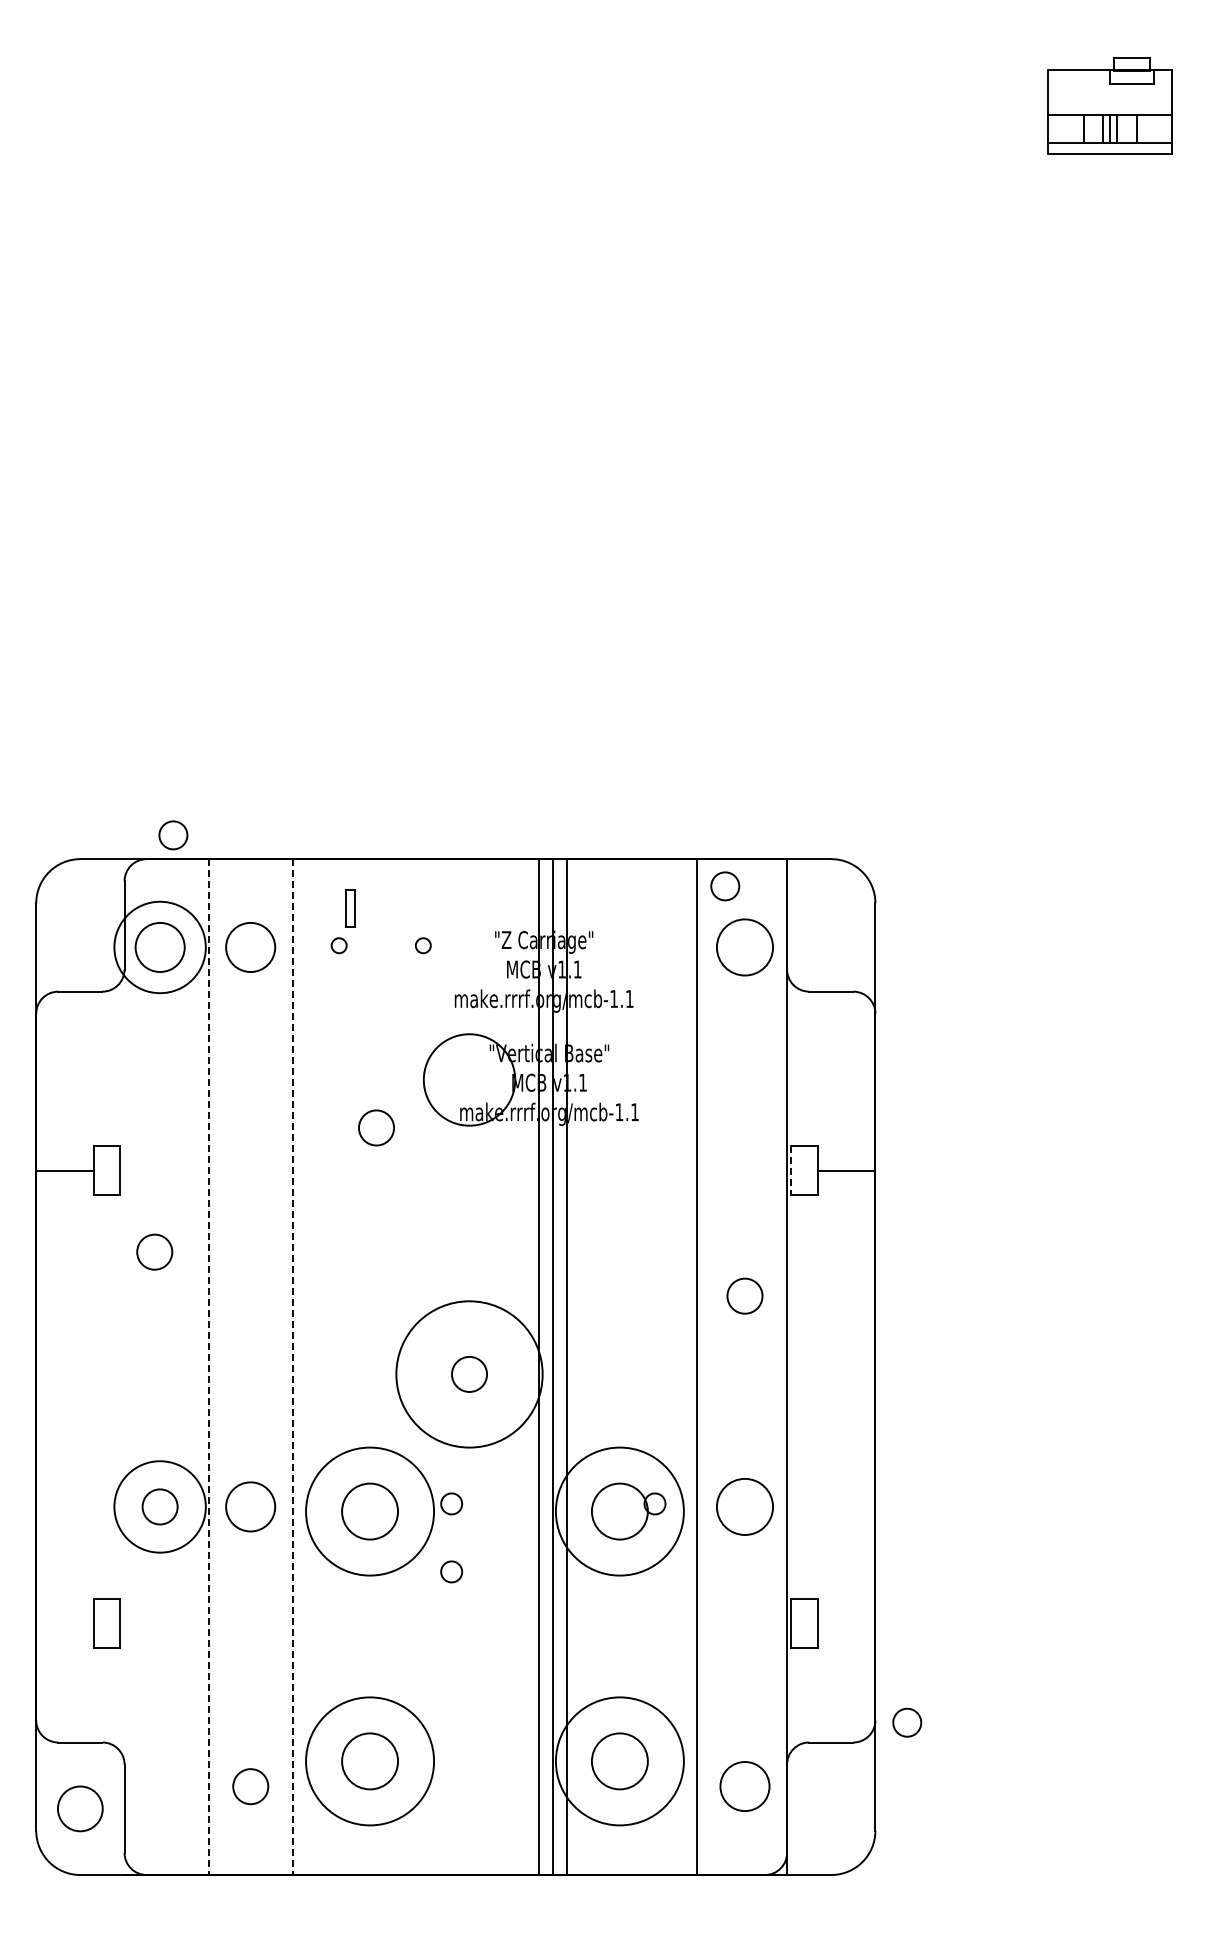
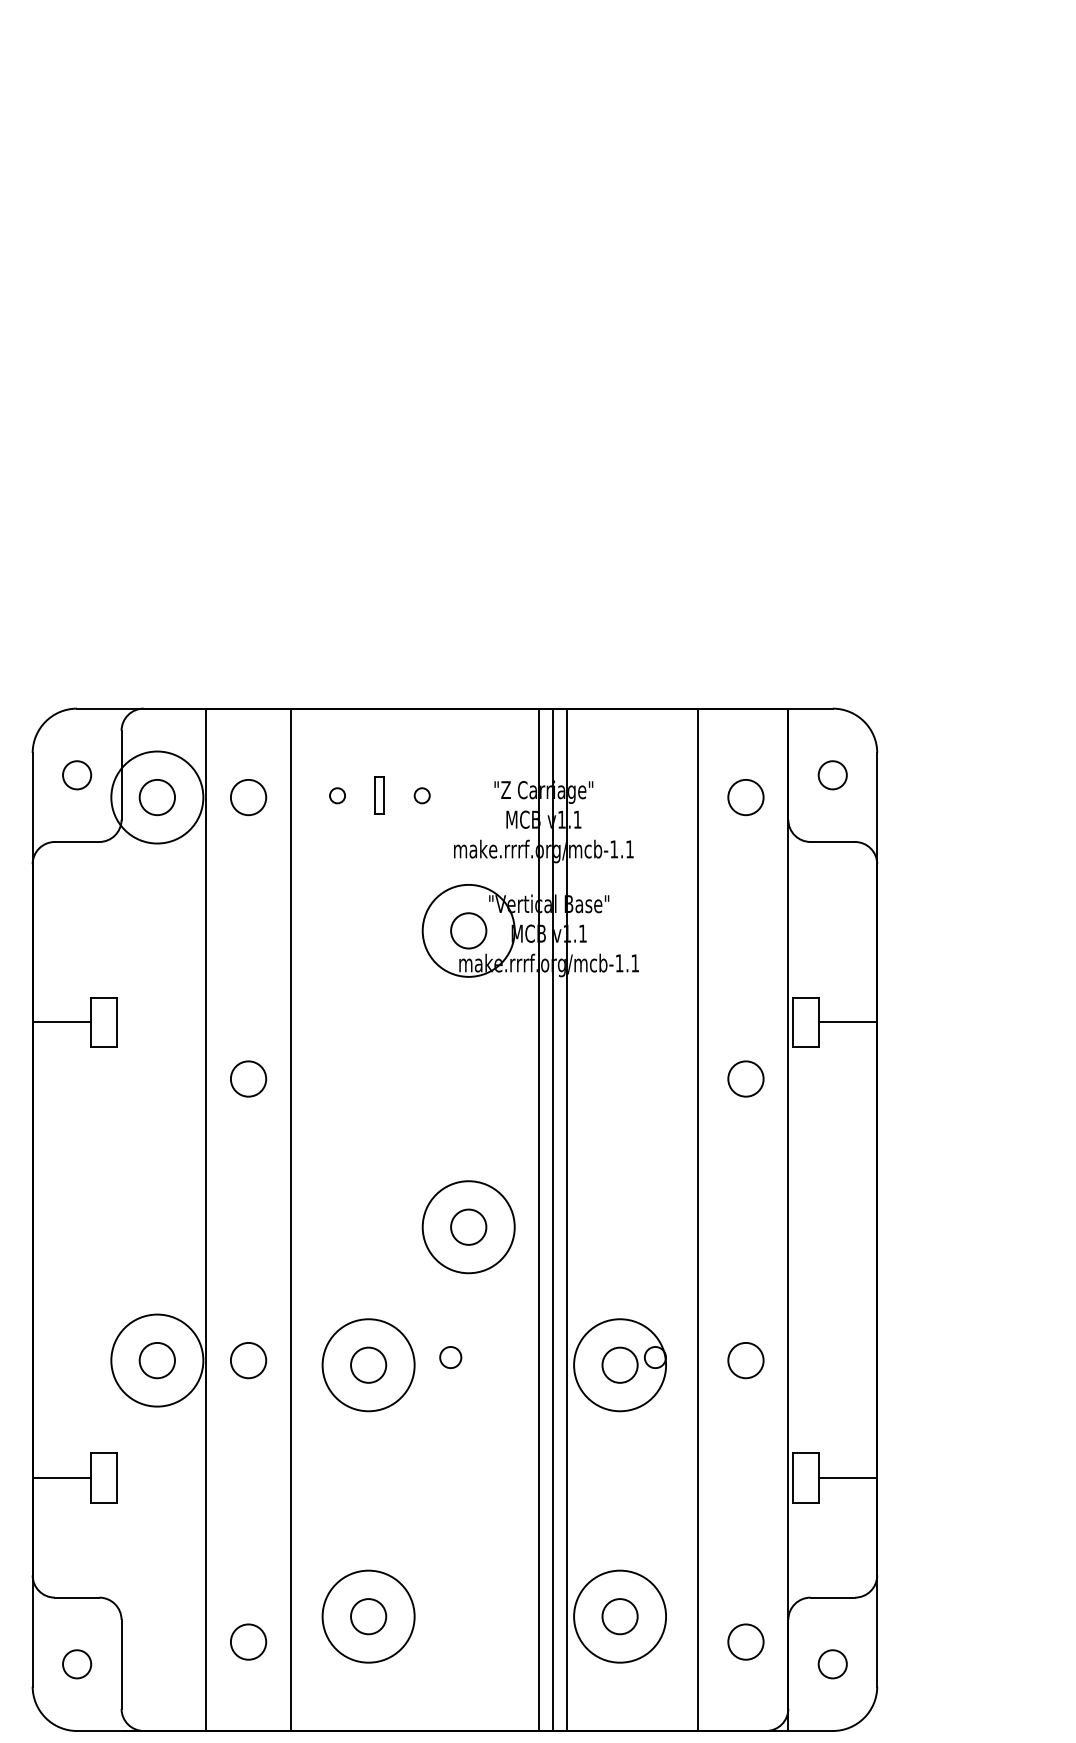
circle: (173, 835) -> (77, 775), moved
circle: (725, 886) -> (833, 775), moved
part: (350, 908) -> (380, 795), moved
circle: (159, 947) -> (156, 797), size x0.71
circle: (250, 947) -> (248, 797), size x0.71
circle: (744, 947) -> (745, 797), size x0.62
circle: (376, 1127) -> (468, 930), moved
line: (791, 1170) -> (792, 1021), dashed -> solid
circle: (154, 1251) -> (248, 1078), moved
circle: (744, 1295) -> (745, 1078), moved
line: (208, 1367) -> (206, 1220), dashed -> solid
line: (292, 1367) -> (290, 1220), dashed -> solid
circle: (469, 1374) -> (468, 1227), size x0.62
circle: (250, 1506) -> (248, 1360), size x0.71
circle: (744, 1506) -> (745, 1360), size x0.62
circle: (369, 1511) -> (368, 1365), size x0.62
circle: (369, 1511) -> (368, 1365), size x0.71
circle: (619, 1511) -> (619, 1365), size x0.62
circle: (619, 1511) -> (619, 1365), size x0.71
circle: (451, 1571) -> (450, 1425), removed
line: (64, 1623) -> (61, 1477), added
line: (846, 1623) -> (848, 1477), added
circle: (907, 1722) -> (833, 1664), moved
circle: (369, 1760) -> (368, 1615), size x0.62
circle: (619, 1760) -> (619, 1615), size x0.62
circle: (369, 1761) -> (368, 1616), size x0.71
circle: (619, 1761) -> (619, 1616), size x0.71
circle: (744, 1786) -> (745, 1641), size x0.71
circle: (80, 1808) -> (77, 1664), size x0.62

